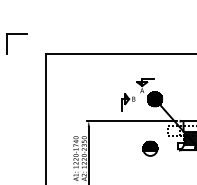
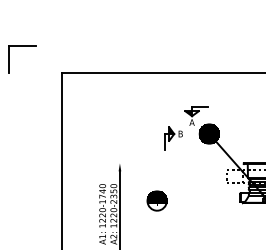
line: (131, 120) -> (177, 162), removed
part: (150, 148) -> (157, 200), moved

